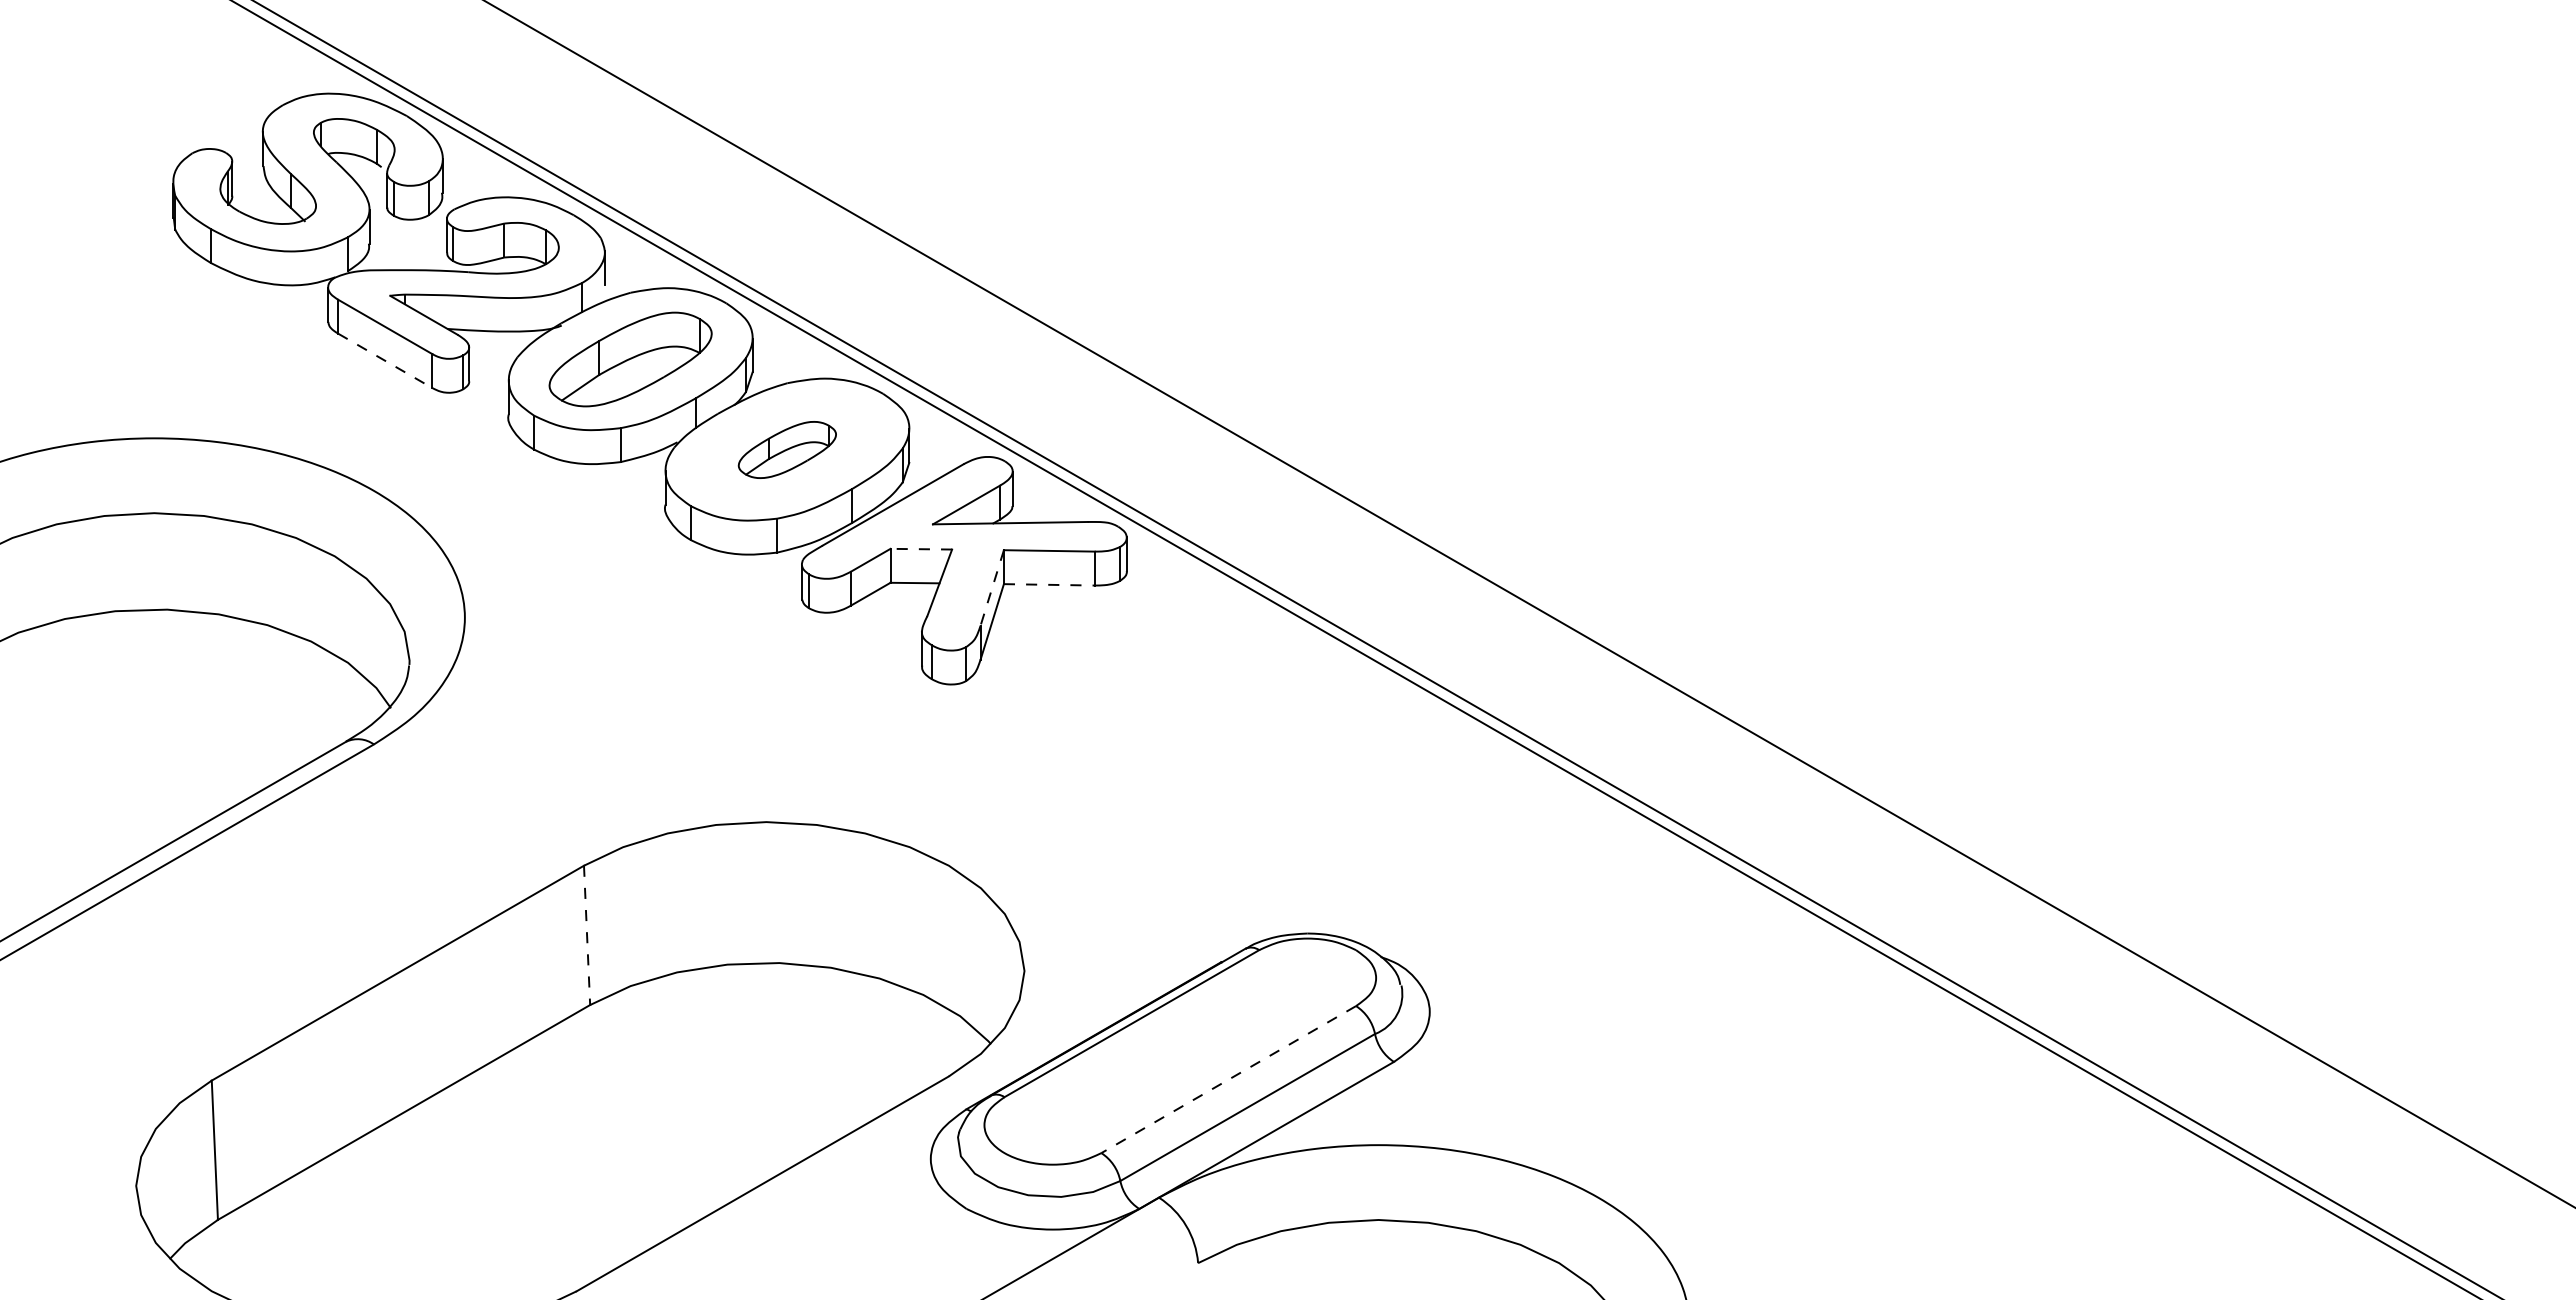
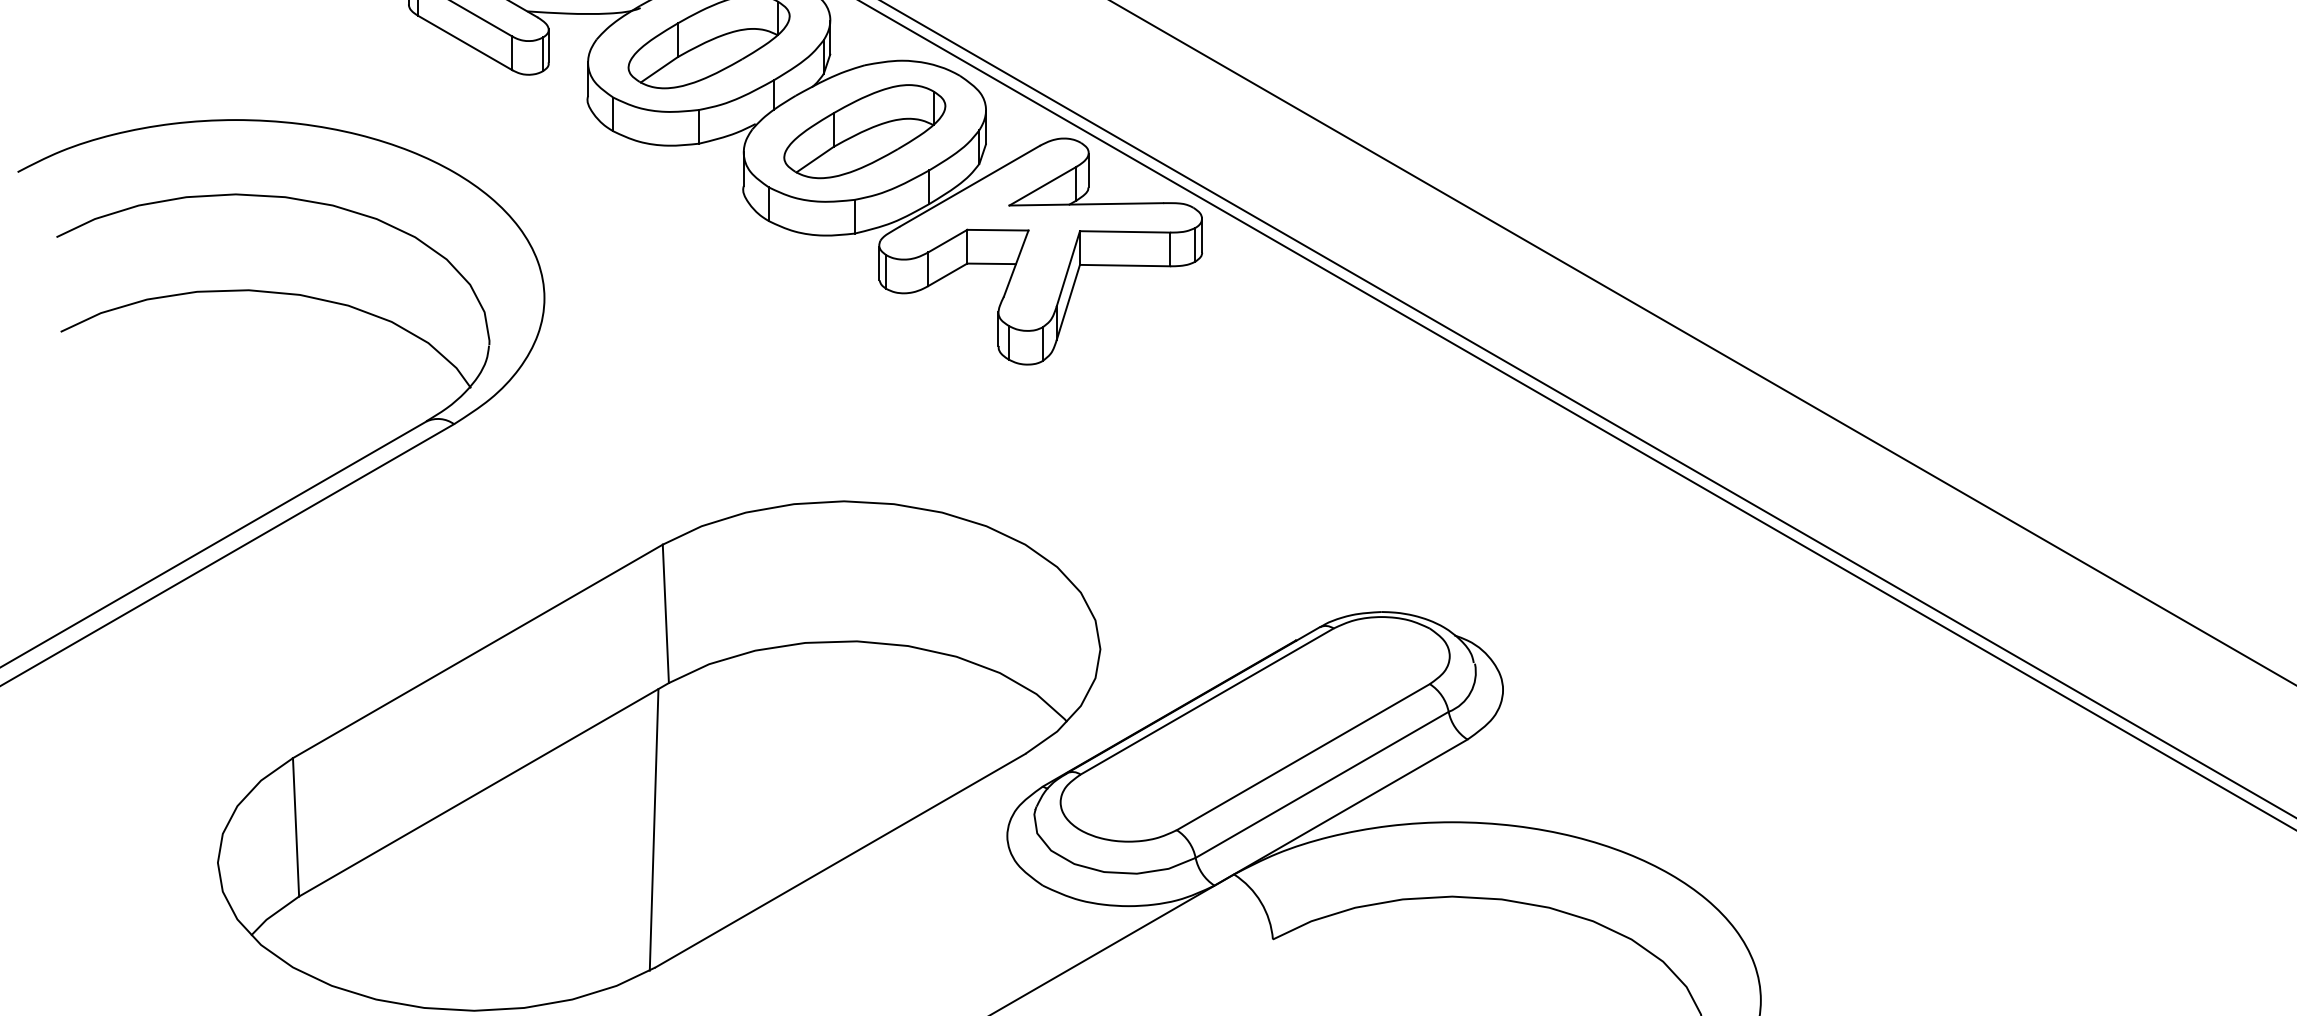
line: (385, 360) -> (465, 42), dashed -> solid
part: (787, 449) -> (864, 131), size x1.67
line: (921, 549) -> (998, 230), dashed -> solid
line: (1049, 584) -> (1125, 265), dashed -> solid
line: (992, 588) -> (1068, 269), dashed -> solid
line: (587, 935) -> (666, 613), dashed -> solid
line: (1228, 1079) -> (1303, 757), dashed -> solid
line: (574, 1152) -> (653, 829), added

